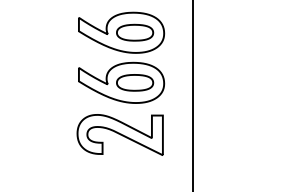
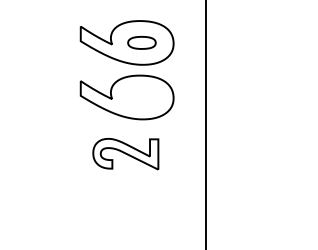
part: (134, 32) -> (141, 42), size x0.7
part: (134, 81) -> (141, 96), removed
part: (119, 134) -> (125, 153), size x0.7

